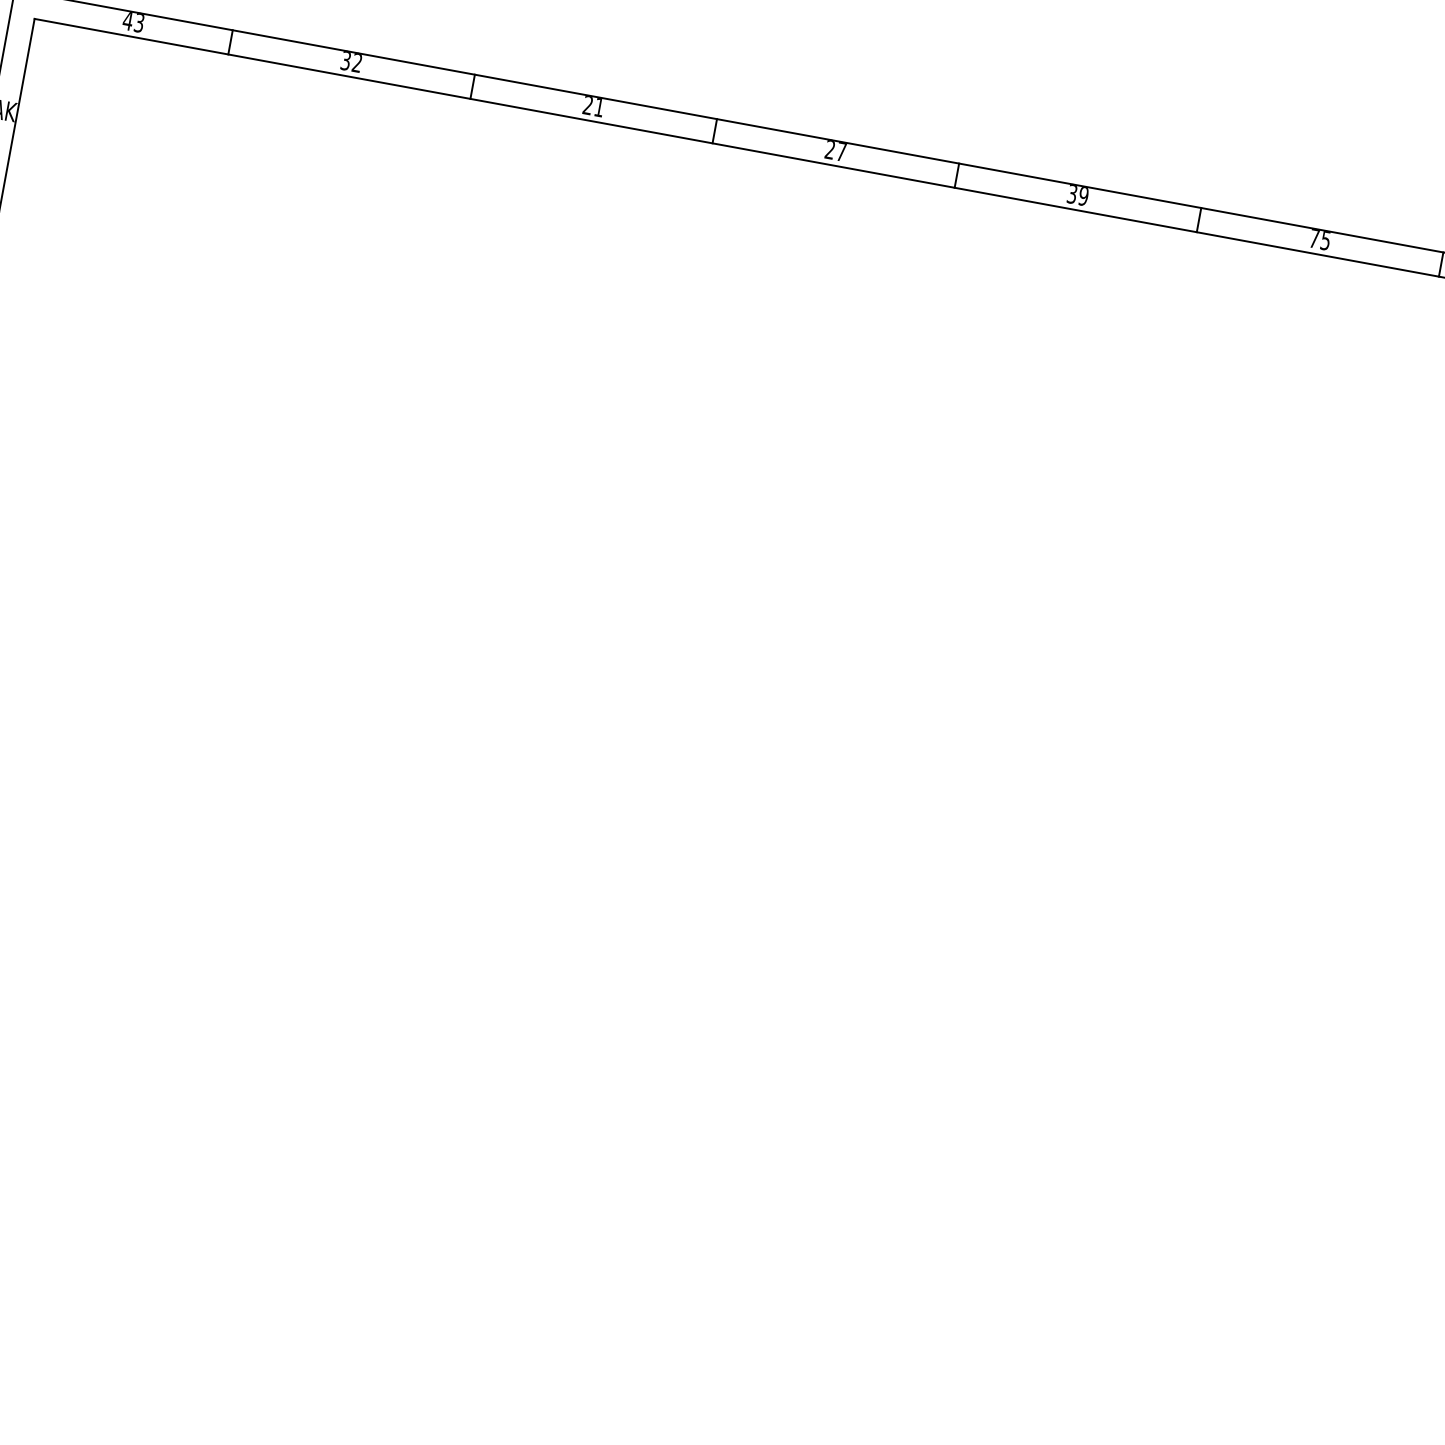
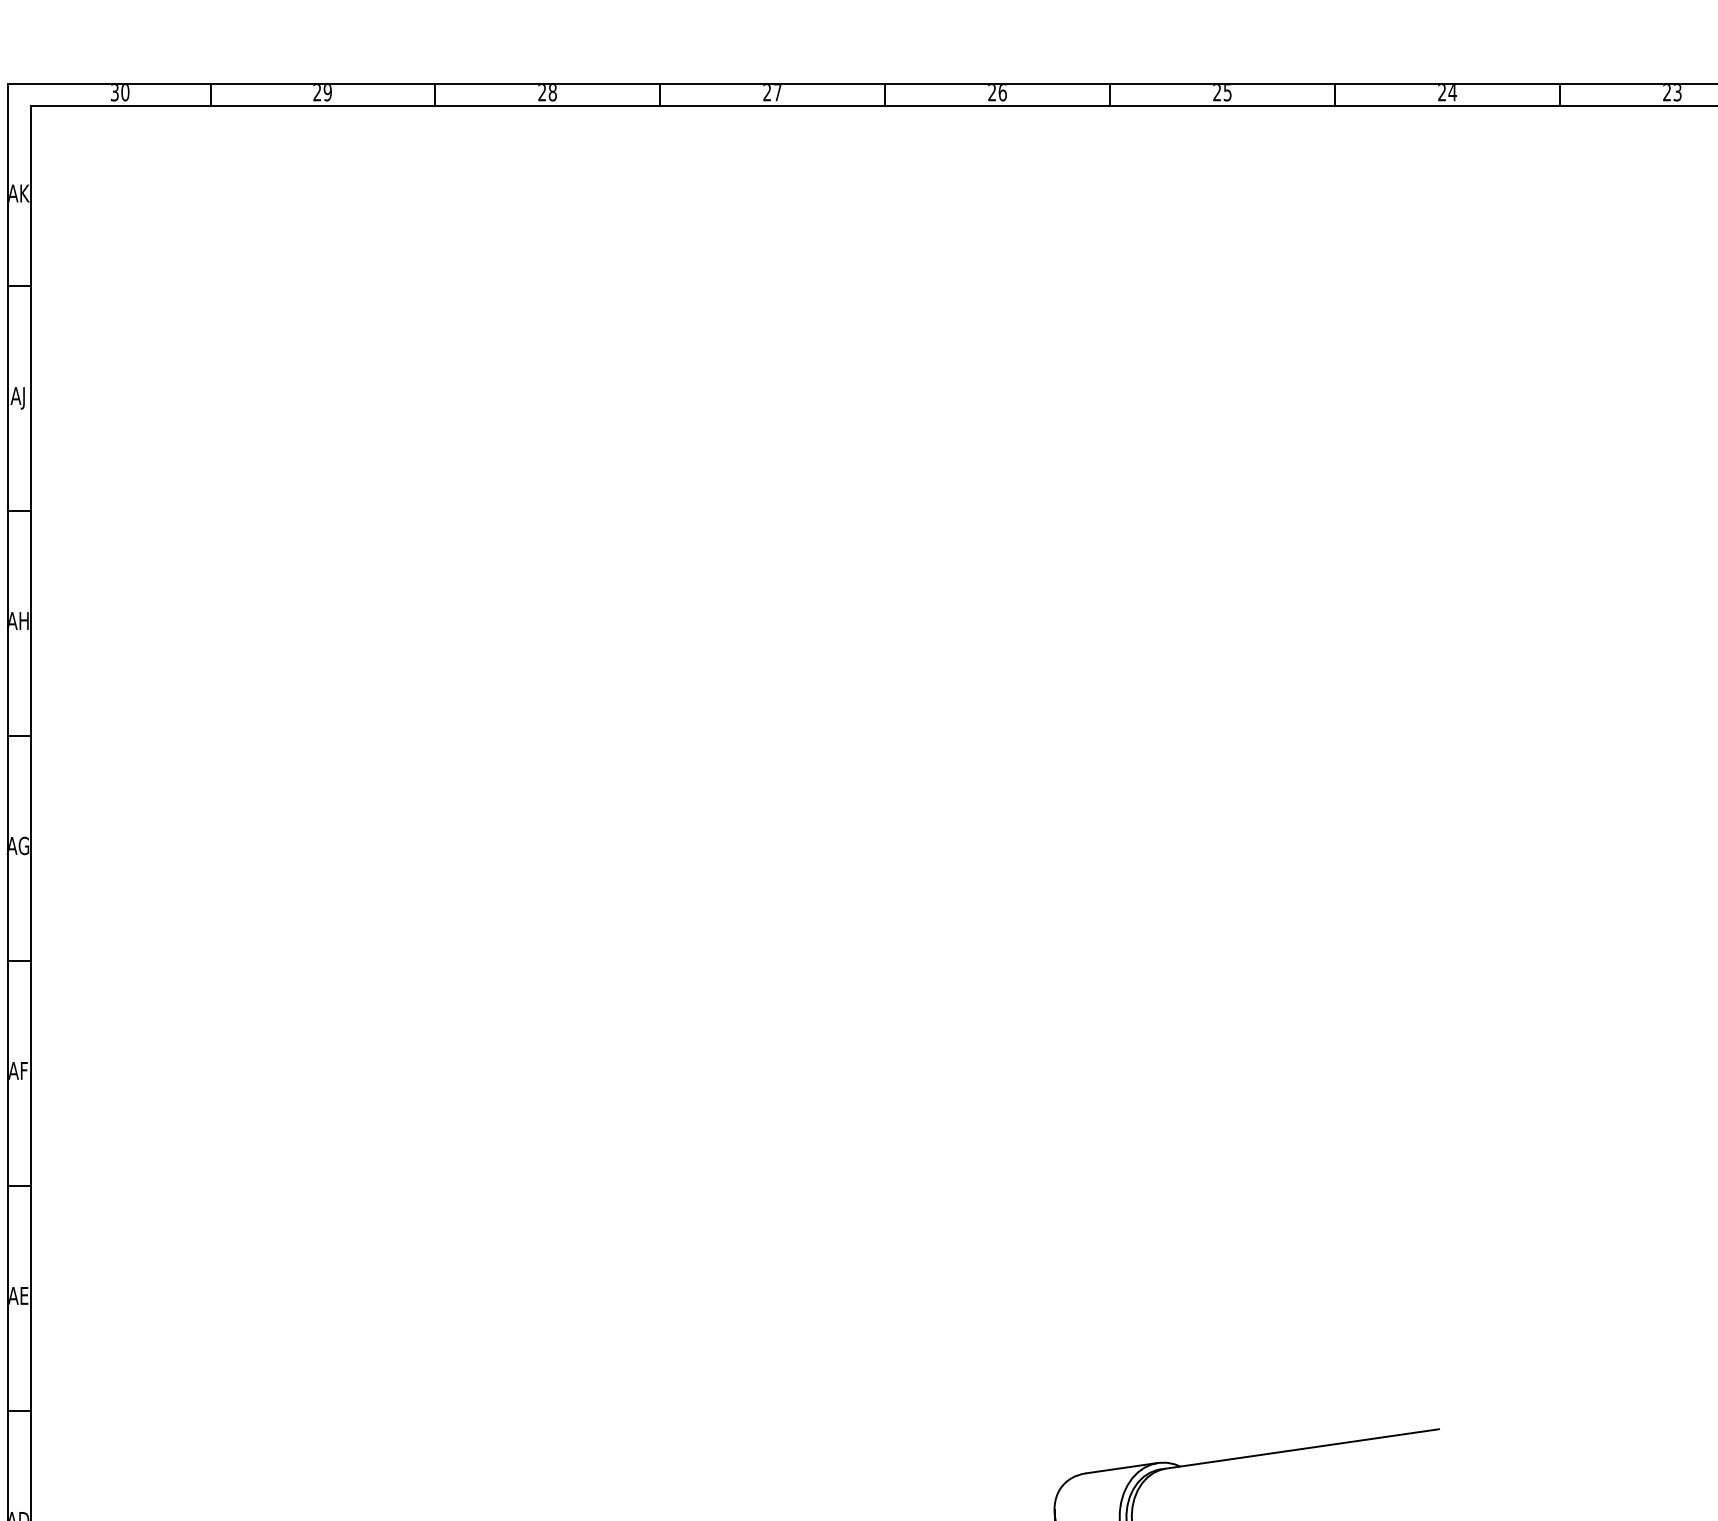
text: (132, 22) -> (119, 93), 43 -> 30
text: (351, 62) -> (322, 93), 32 -> 29
text: (598, 108) -> (552, 93), 21 -> 28
text: (1077, 196) -> (997, 93), 39 -> 26
text: (1313, 239) -> (1216, 93), 75 -> 25

